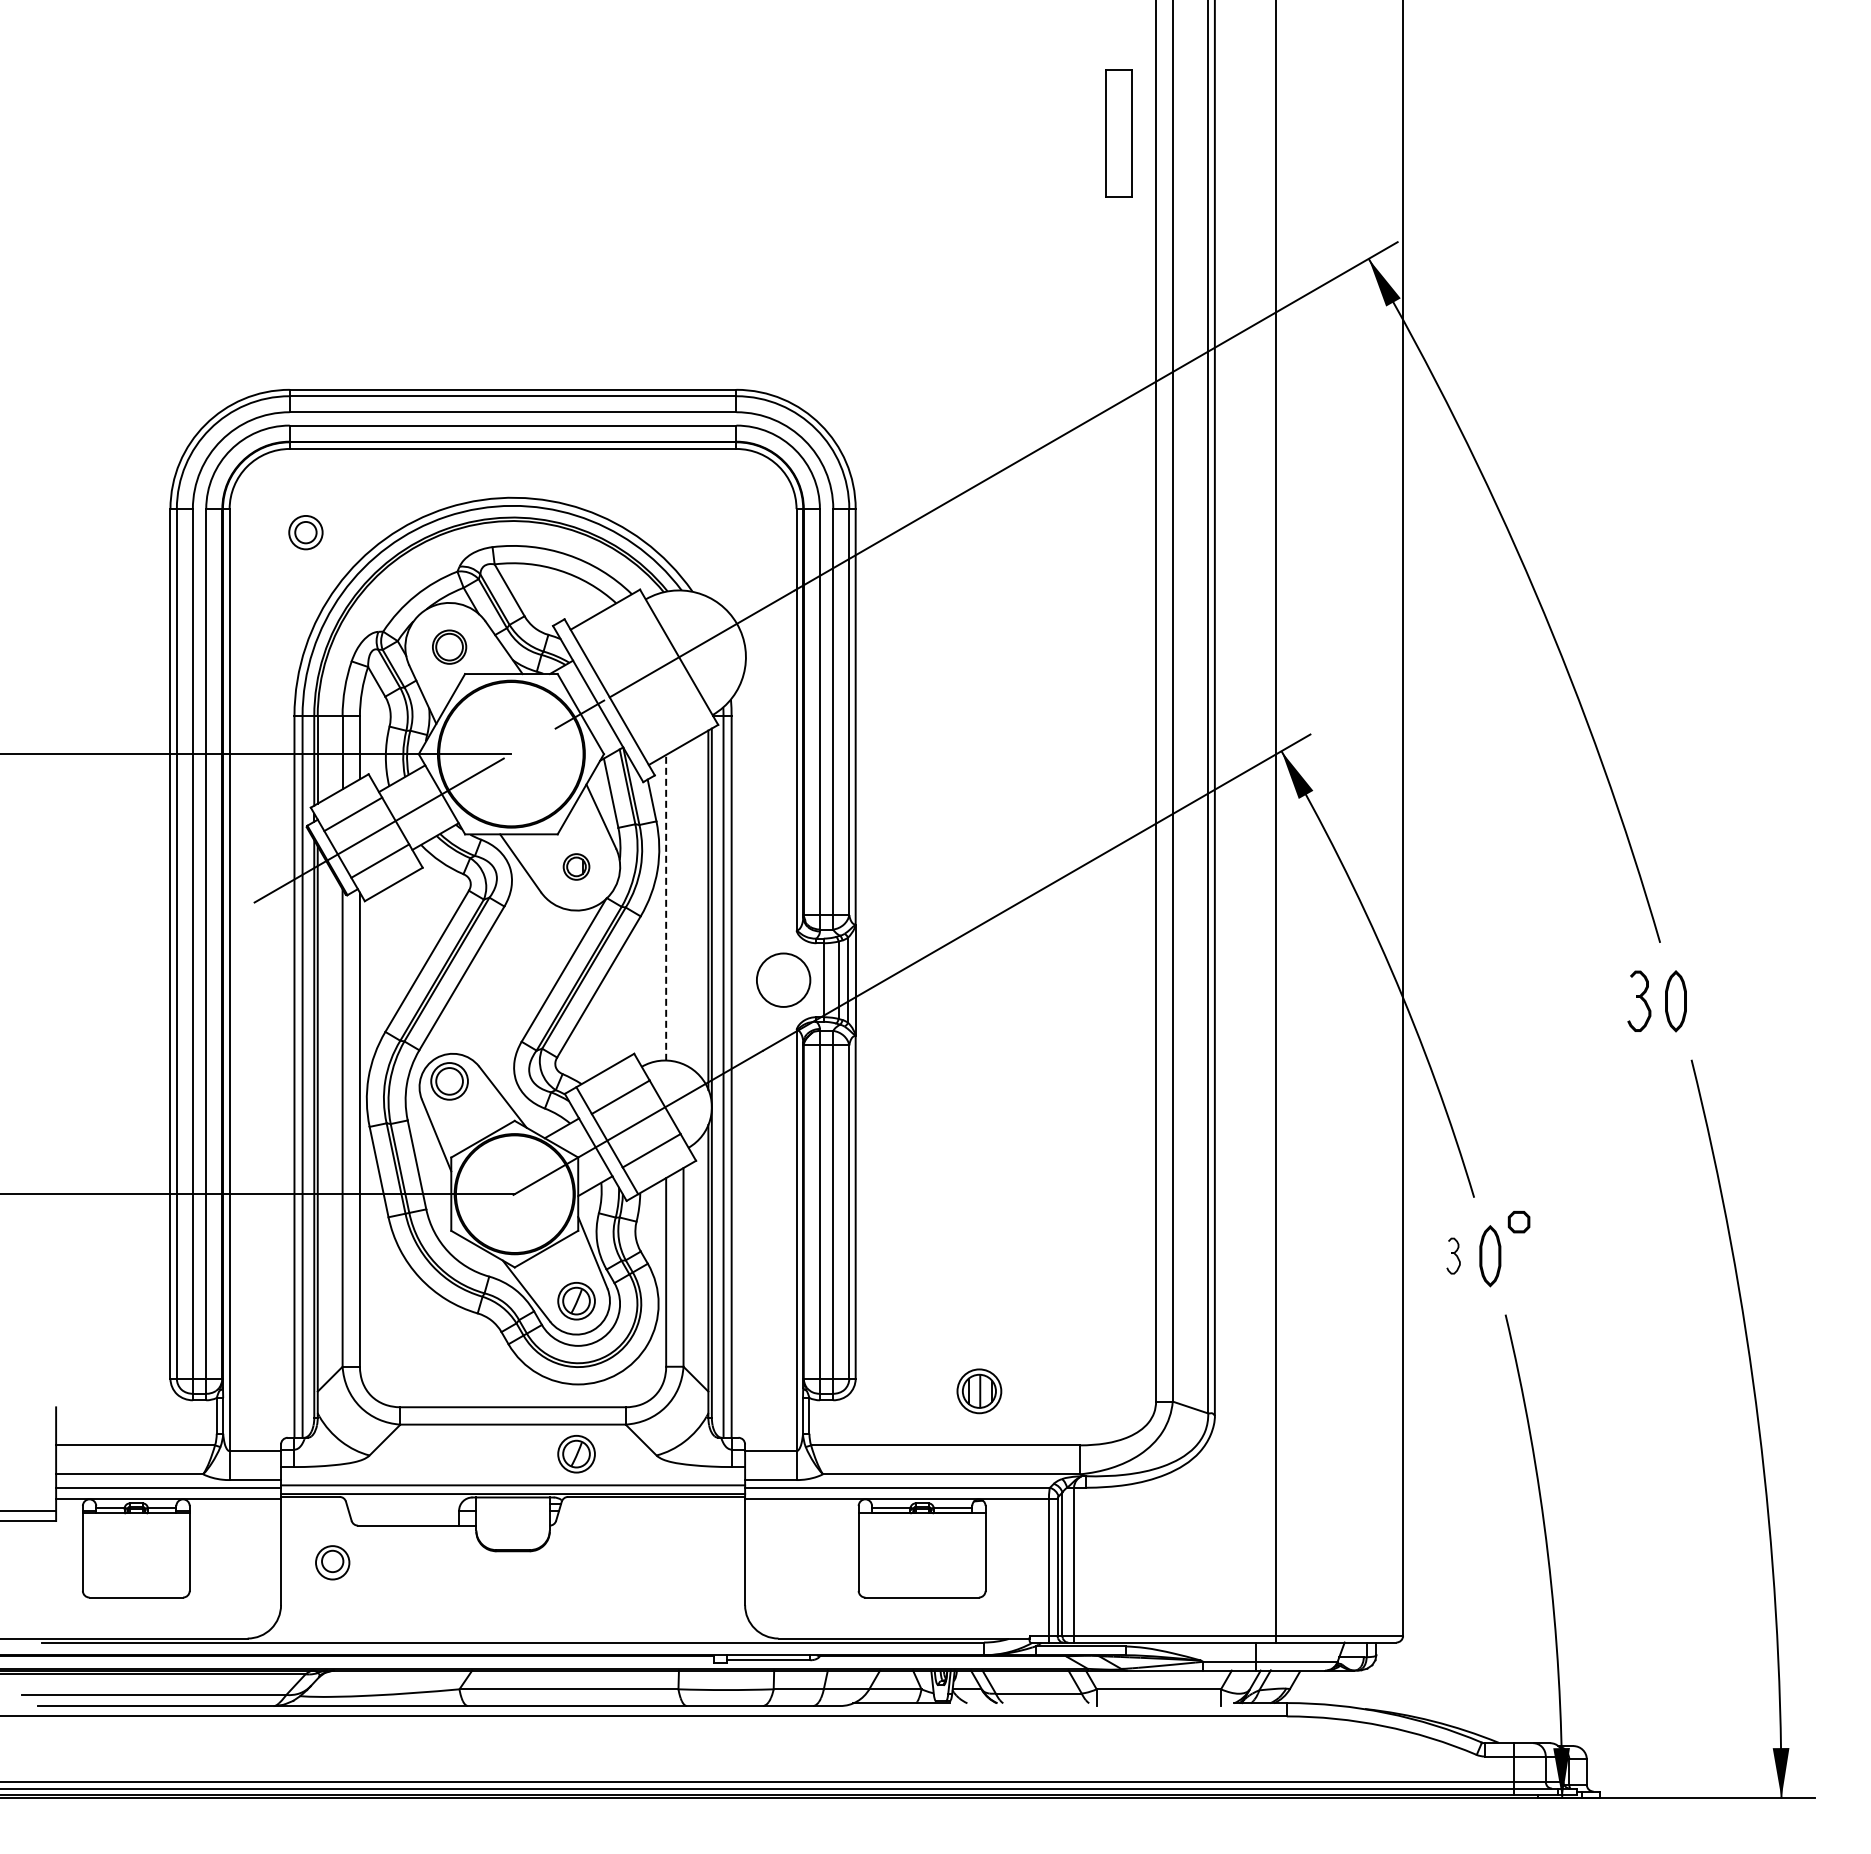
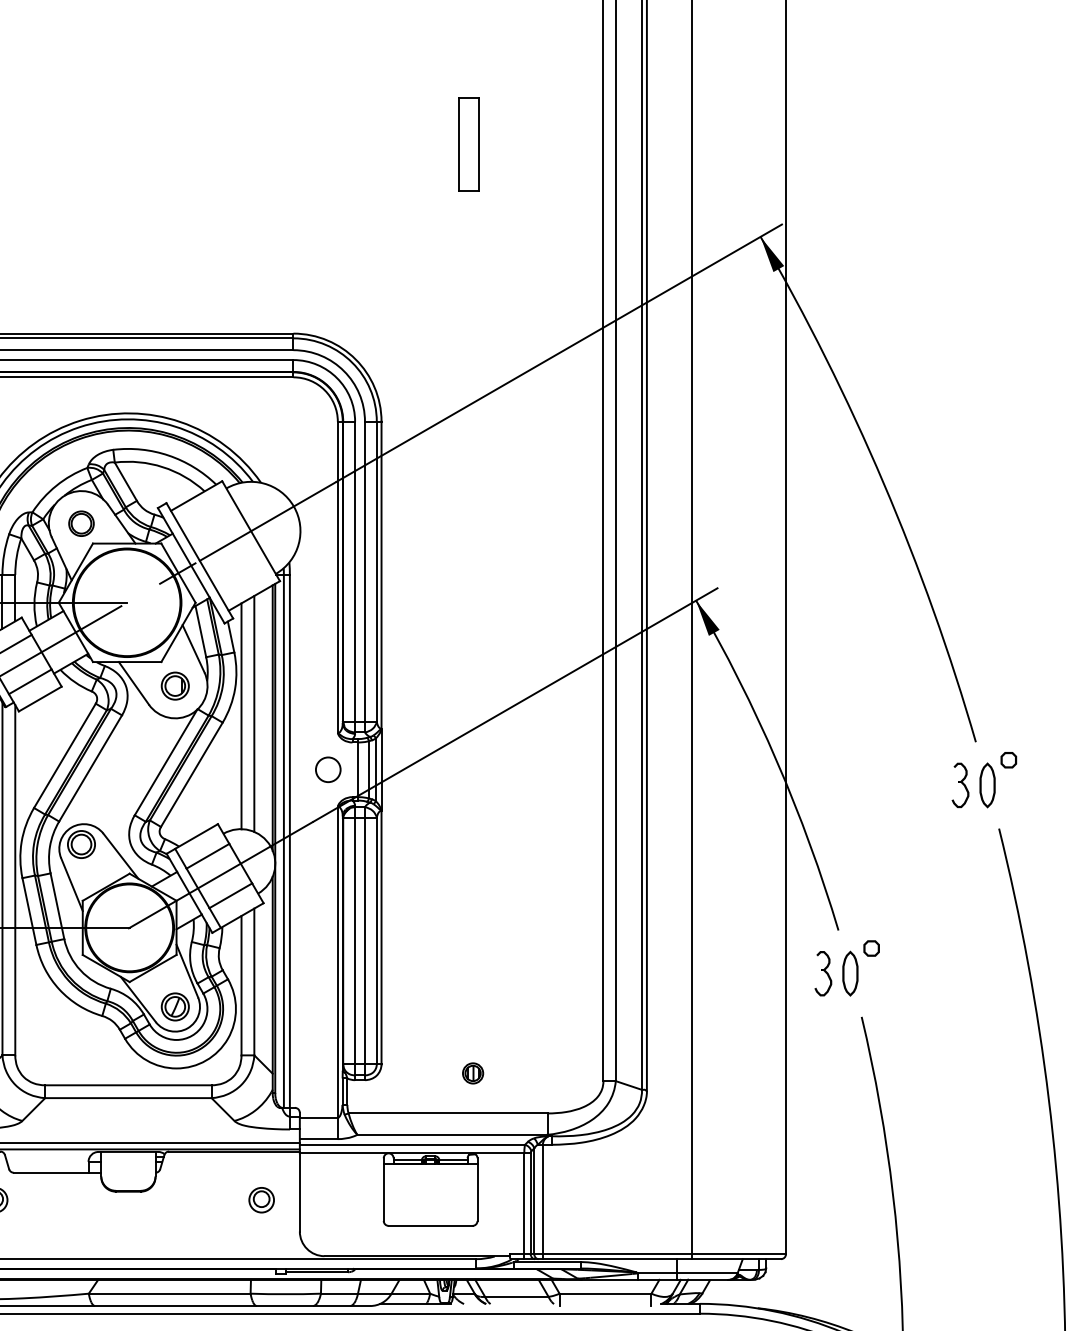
part: (1118, 133) -> (468, 144), moved
part: (576, 866) -> (175, 685), size x1.43
line: (683, 904) -> (254, 713), added
line: (666, 907) -> (241, 716), dashed -> solid
part: (1704, 967) -> (1008, 760), added
circle: (783, 979) -> (328, 769), size x0.62
part: (1453, 1255) -> (823, 973), size x1.67
part: (979, 1390) -> (473, 1072), size x0.62
part: (576, 1454) -> (175, 1120), removed
part: (692, 1562) -> (260, 1199), added

